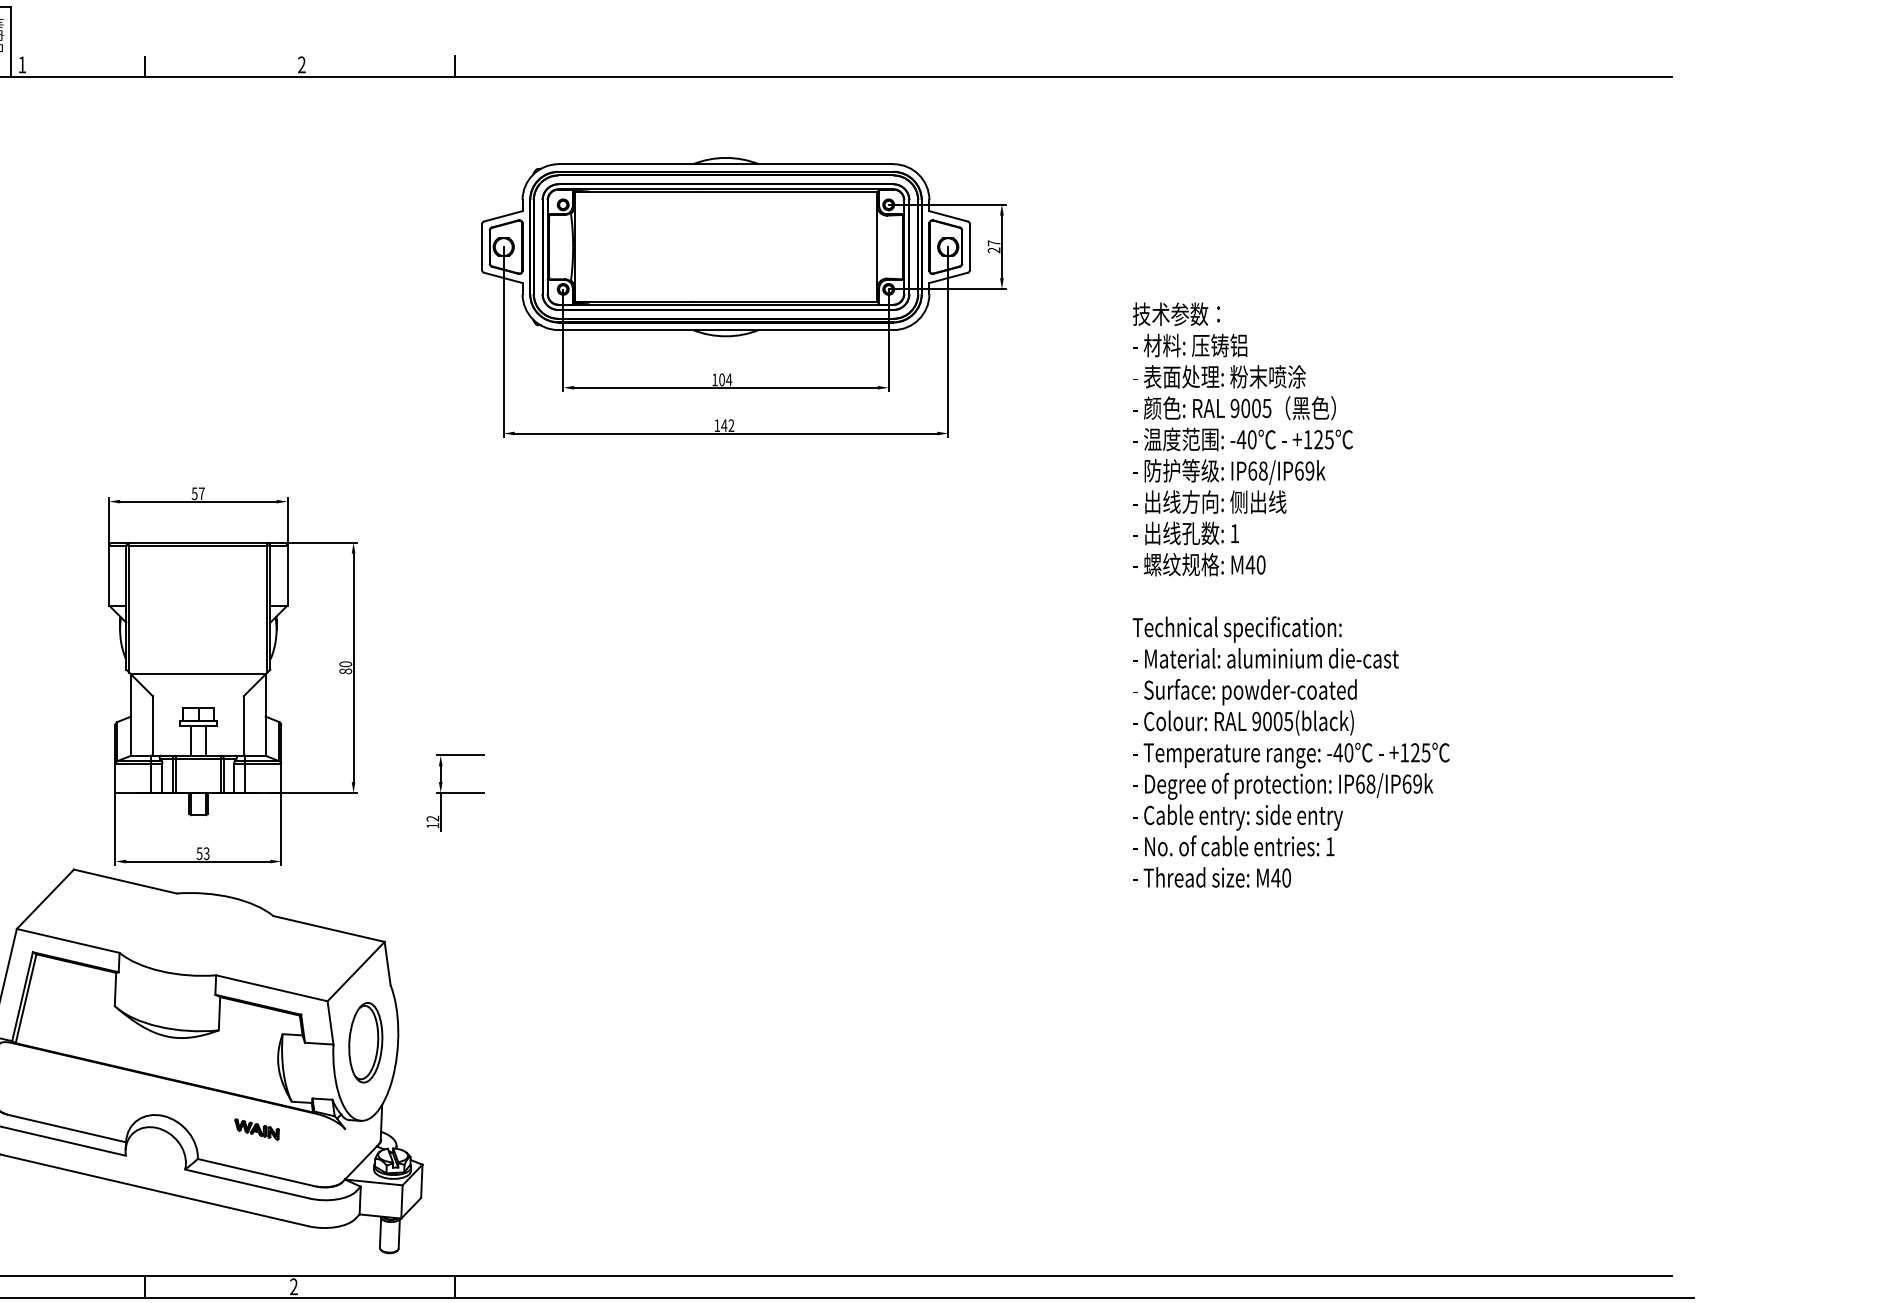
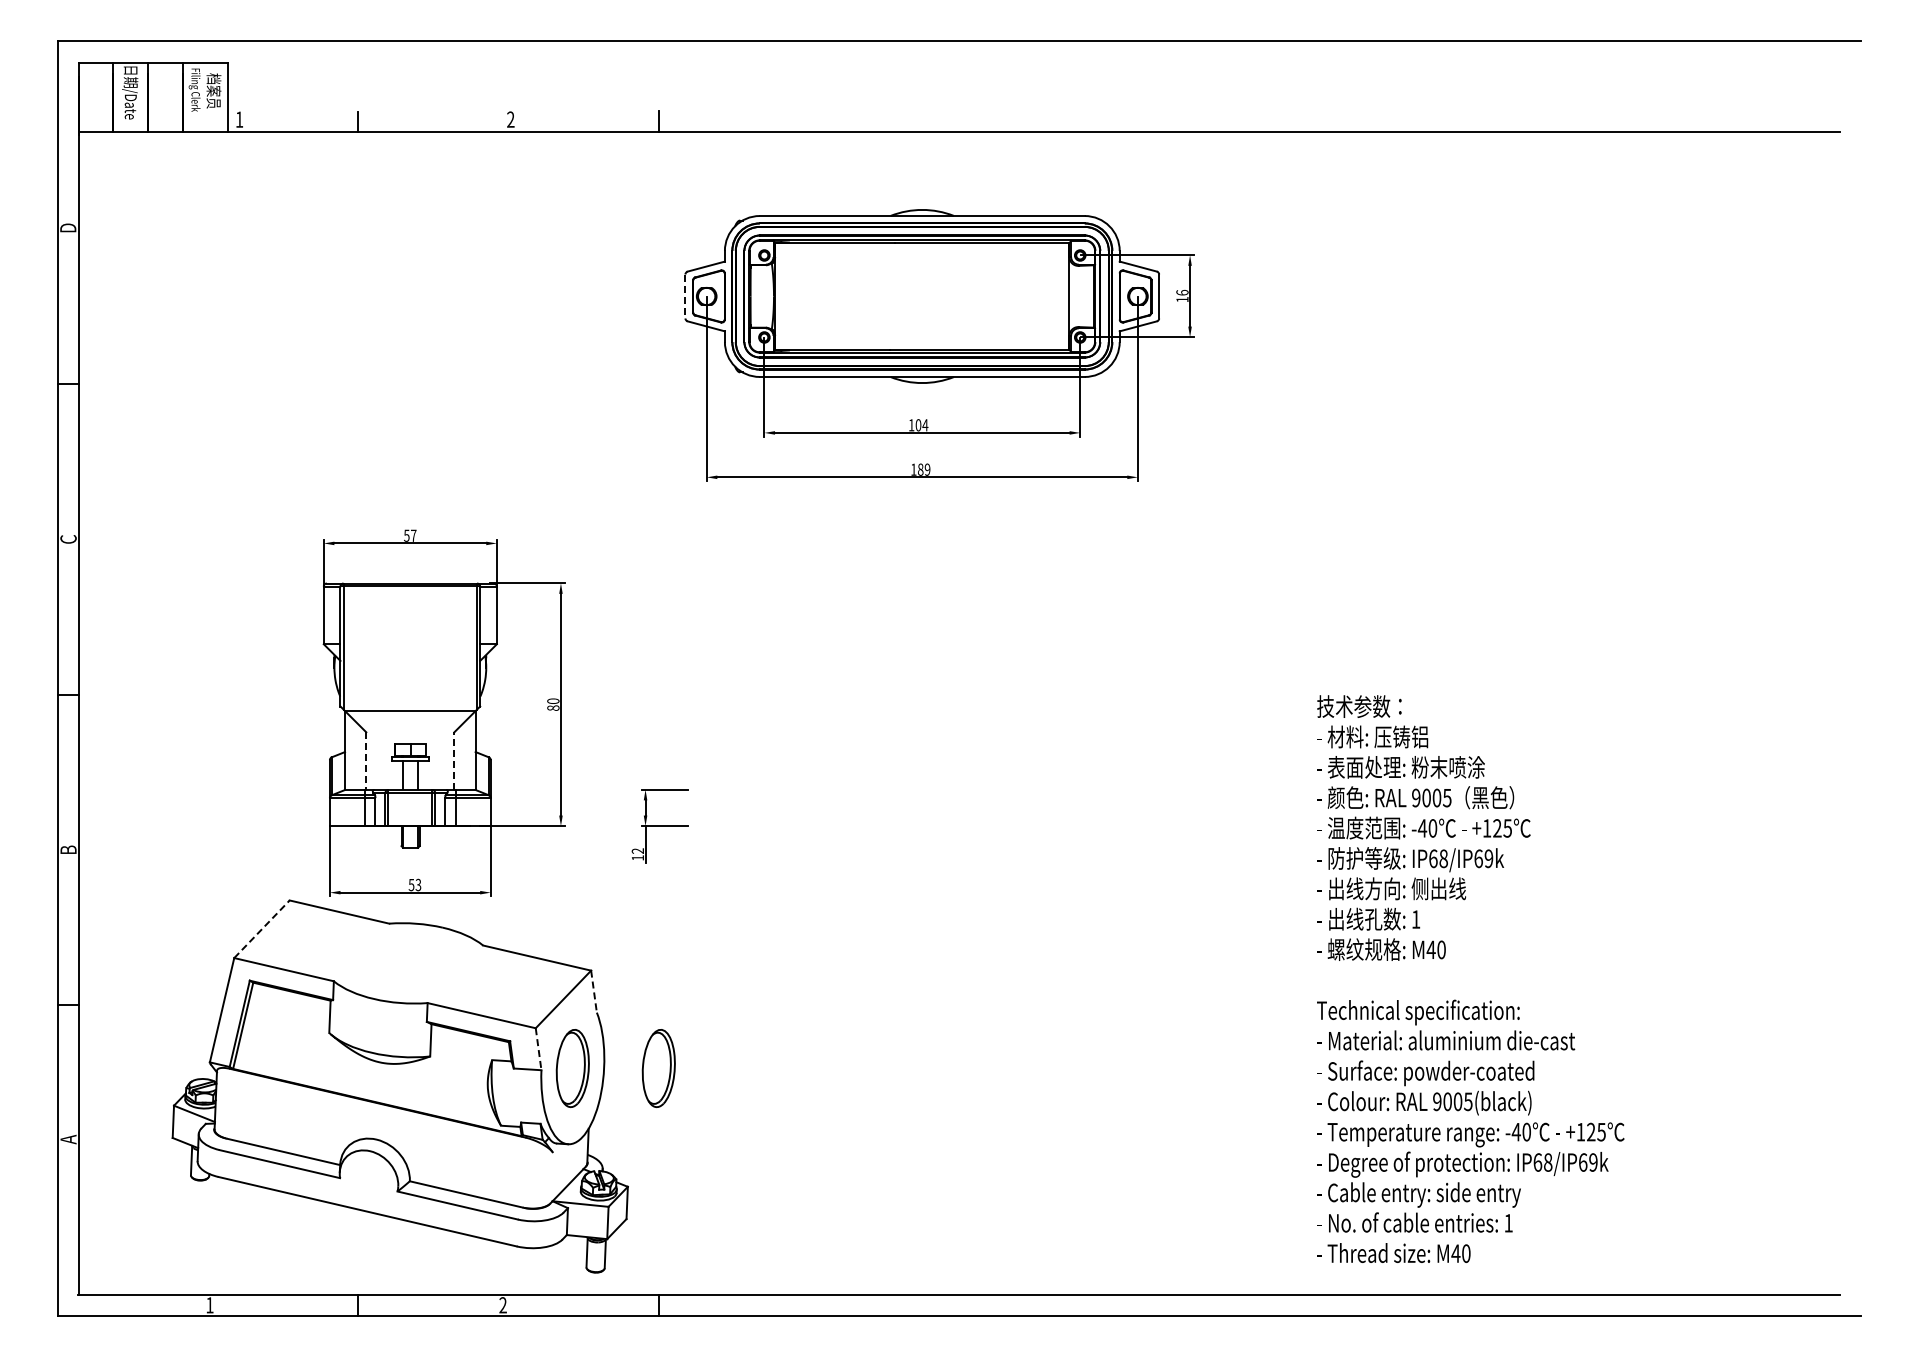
text: (994, 246) -> (1182, 295), 27 -> 16
line: (481, 247) -> (685, 296), solid -> dashed
text: (727, 425) -> (923, 469), 142 -> 189
text: (1290, 594) -> (1470, 978), moved
line: (153, 726) -> (366, 761), solid -> dashed
line: (243, 726) -> (454, 761), solid -> dashed
line: (44, 899) -> (261, 929), solid -> dashed
line: (388, 964) -> (594, 992), solid -> dashed
line: (330, 1023) -> (538, 1049), solid -> dashed
part: (454, 1042) -> (658, 1068), added
part: (257, 1129) -> (467, 1152), removed

